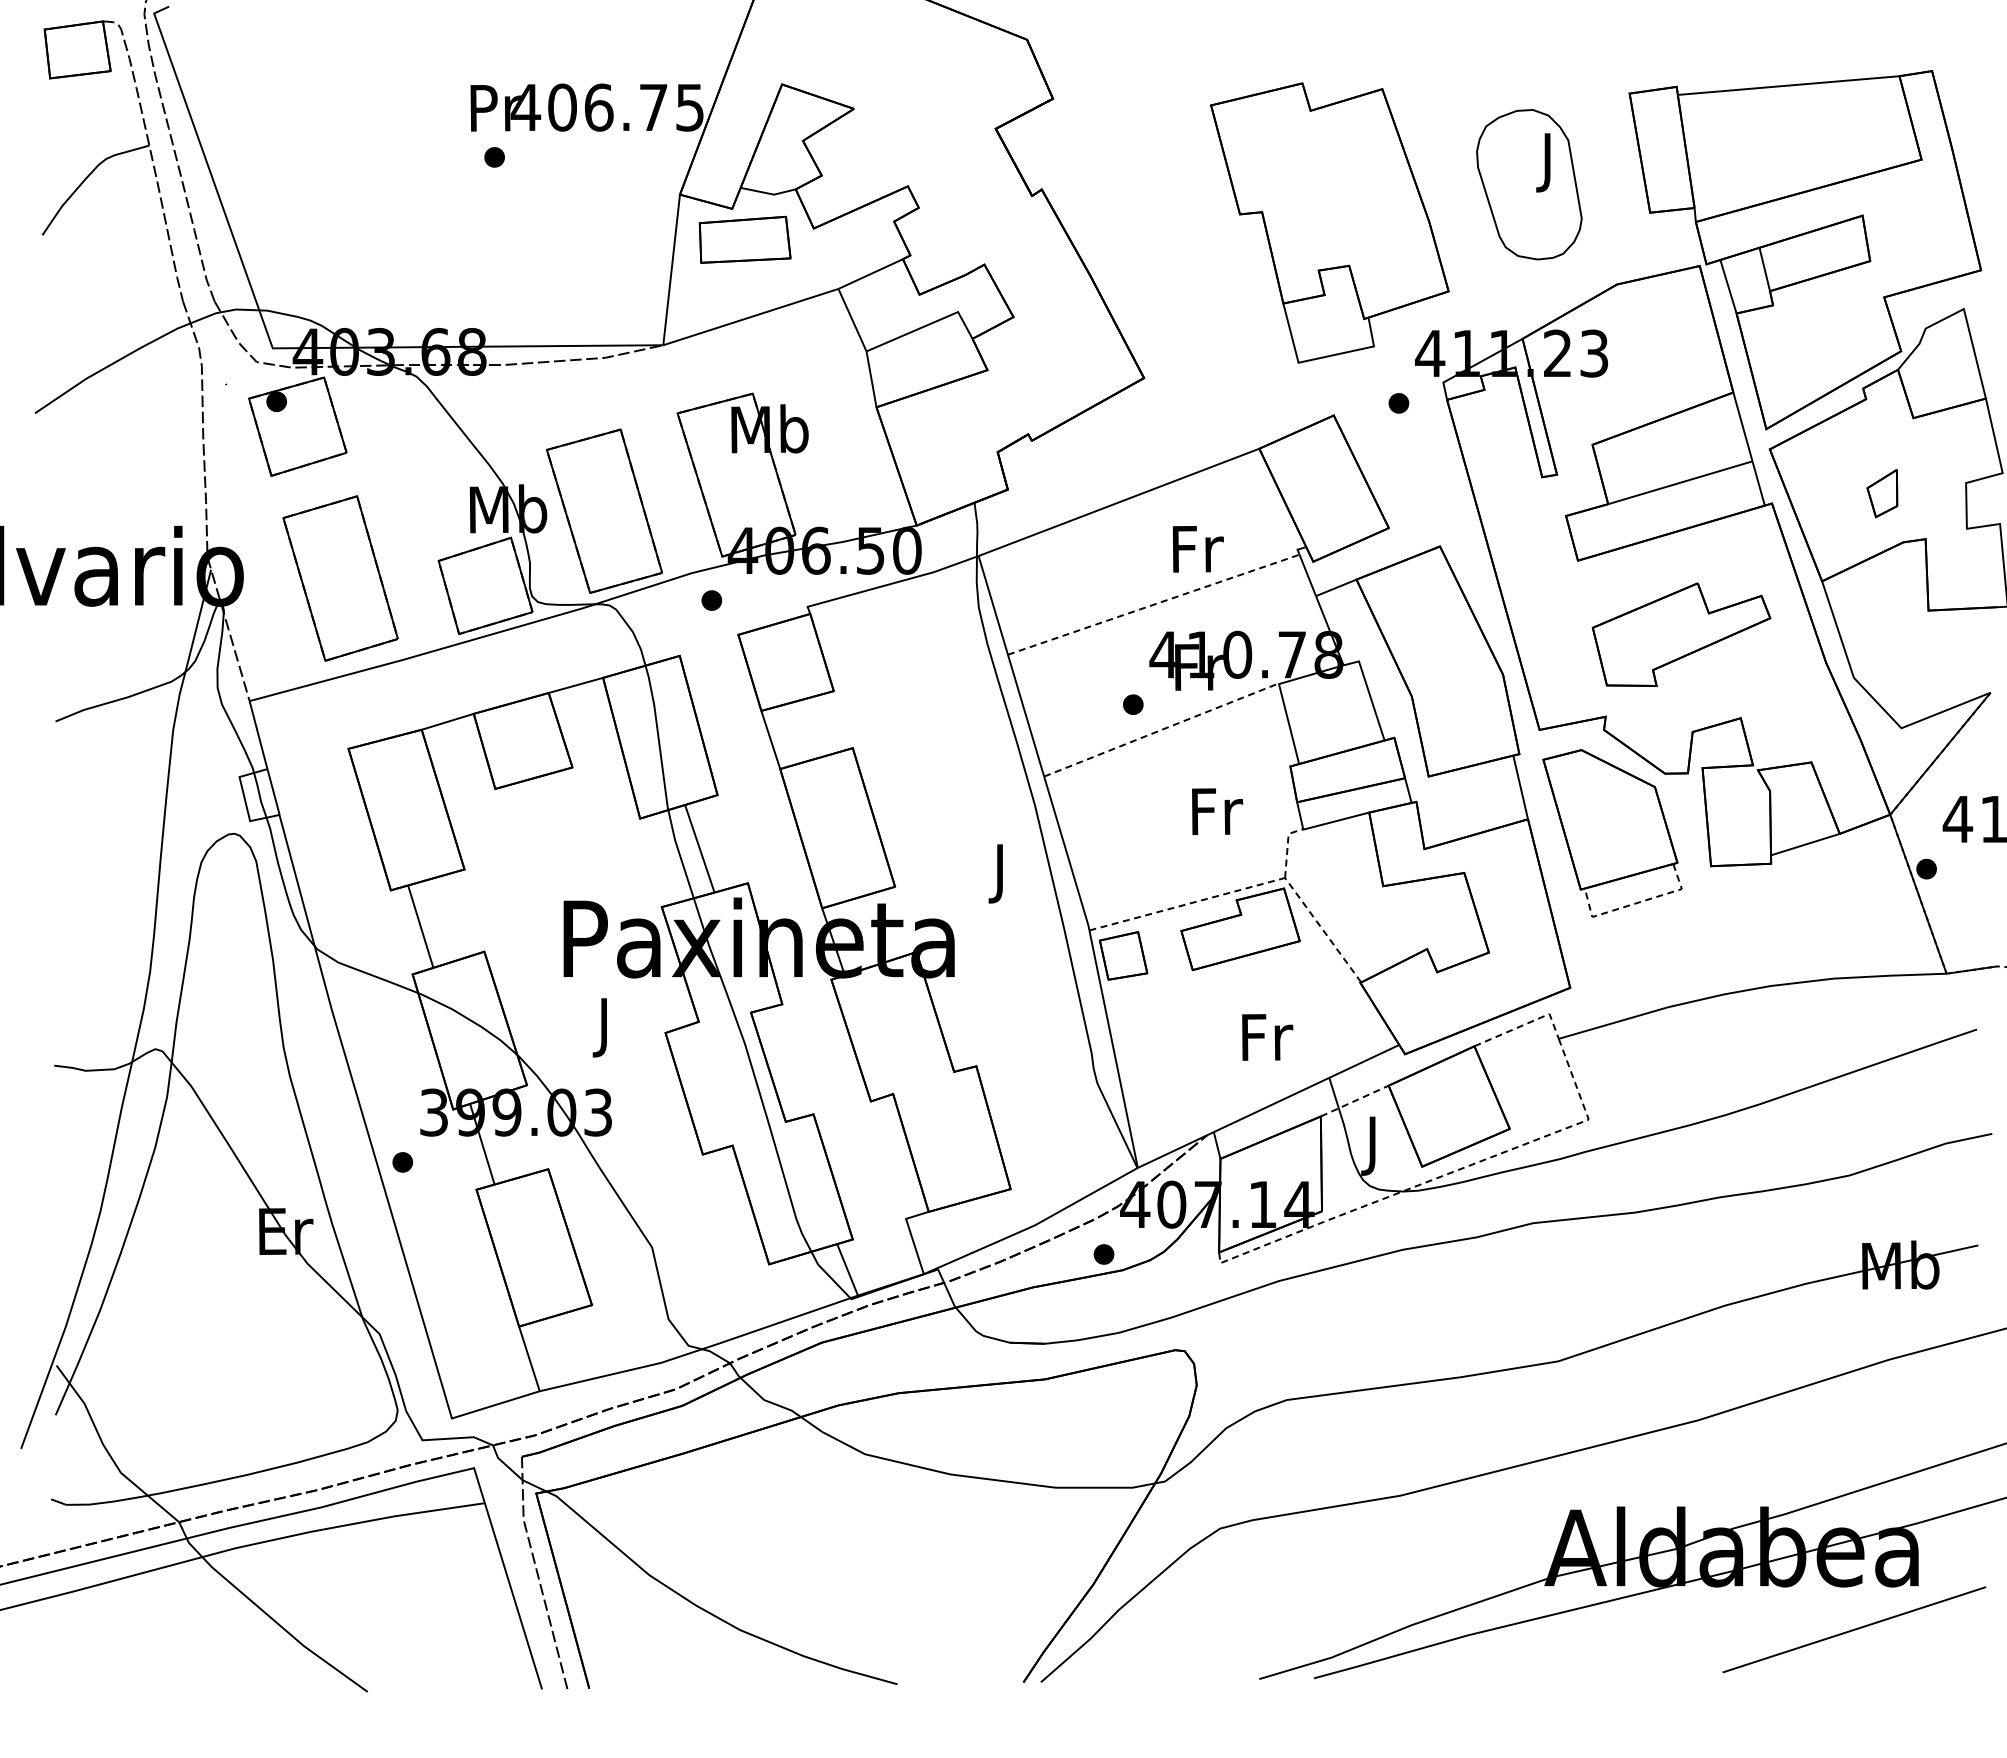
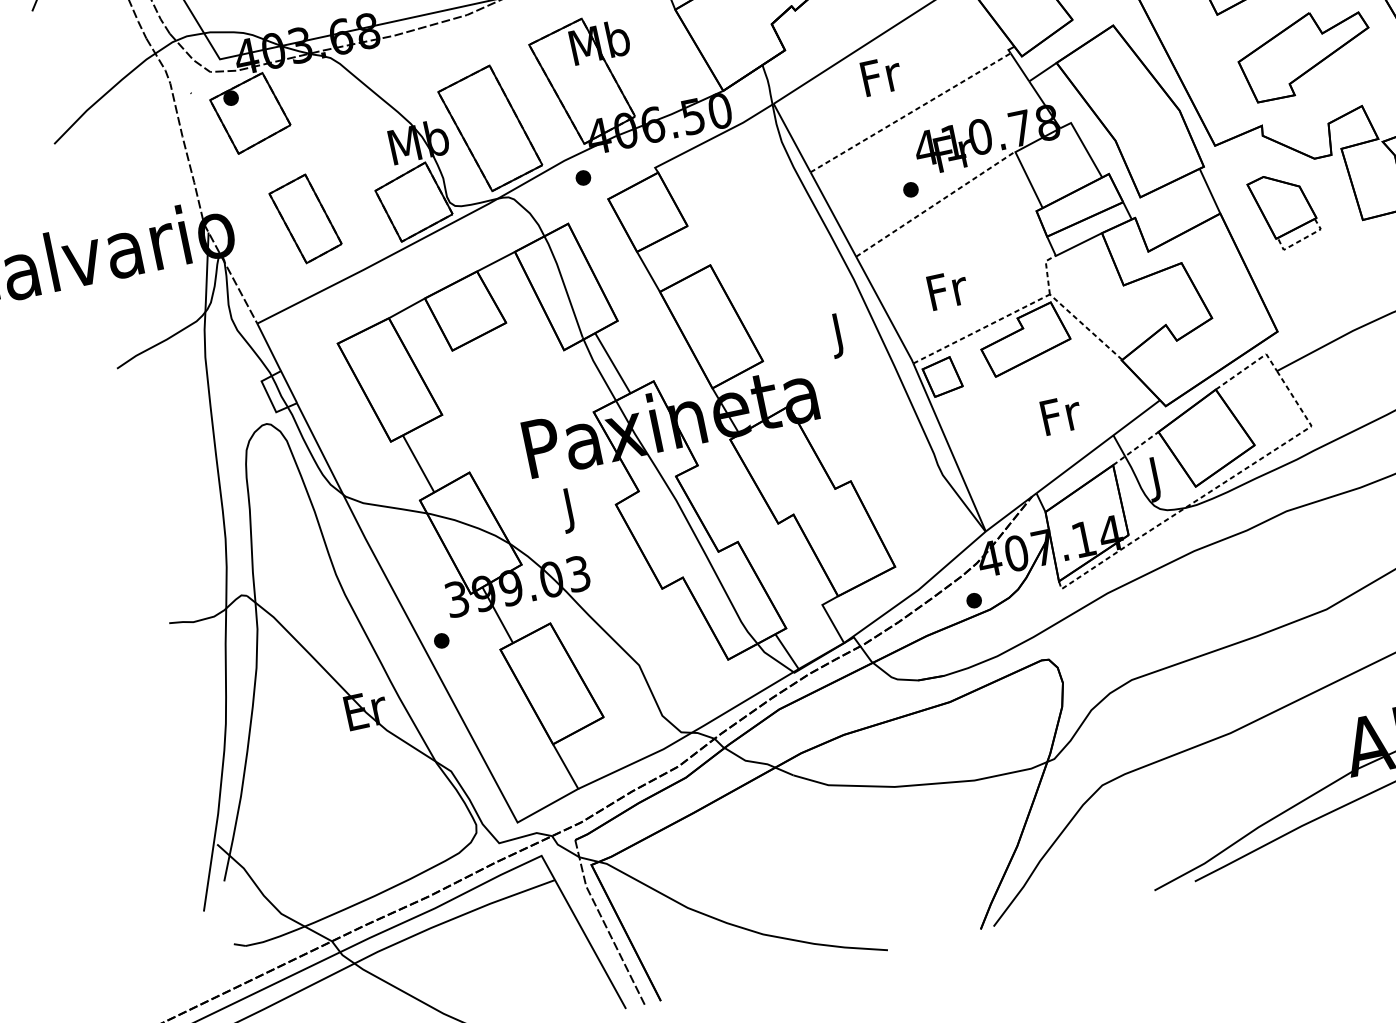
text: (1197, 549) -> (881, 76), moved
part: (340, 578) -> (305, 218), size x0.7
text: (1217, 811) -> (948, 289), moved
part: (1612, 833) -> (1285, 211), size x0.6

